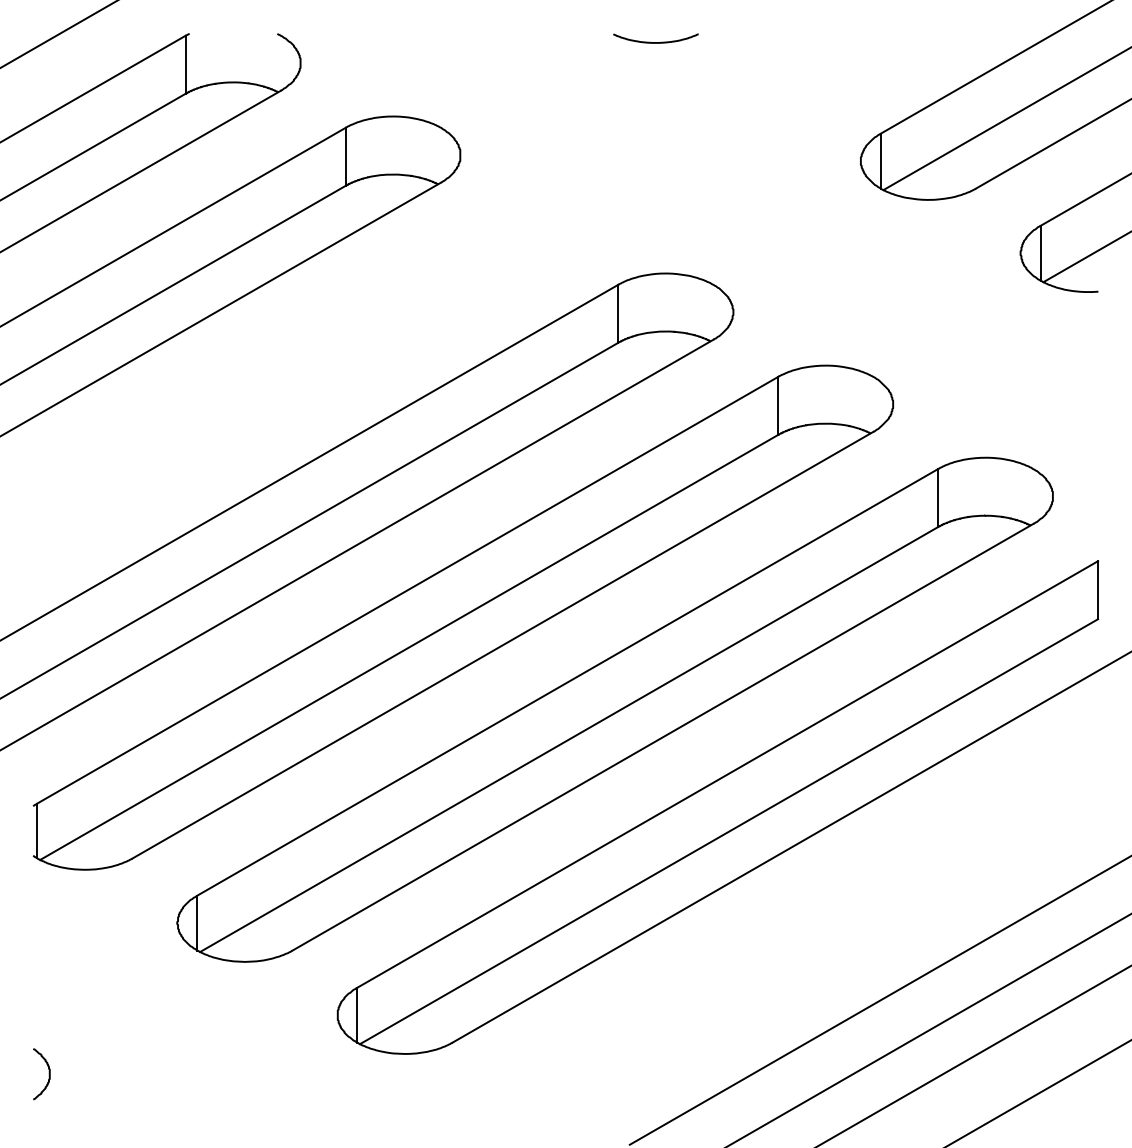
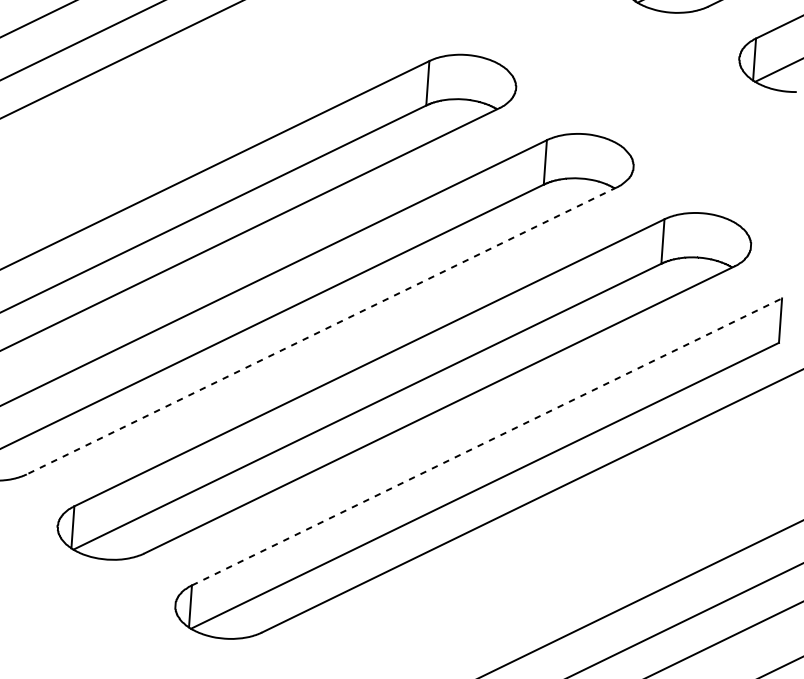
line: (502, 645) -> (321, 331), solid -> dashed
line: (728, 774) -> (487, 442), solid -> dashed

